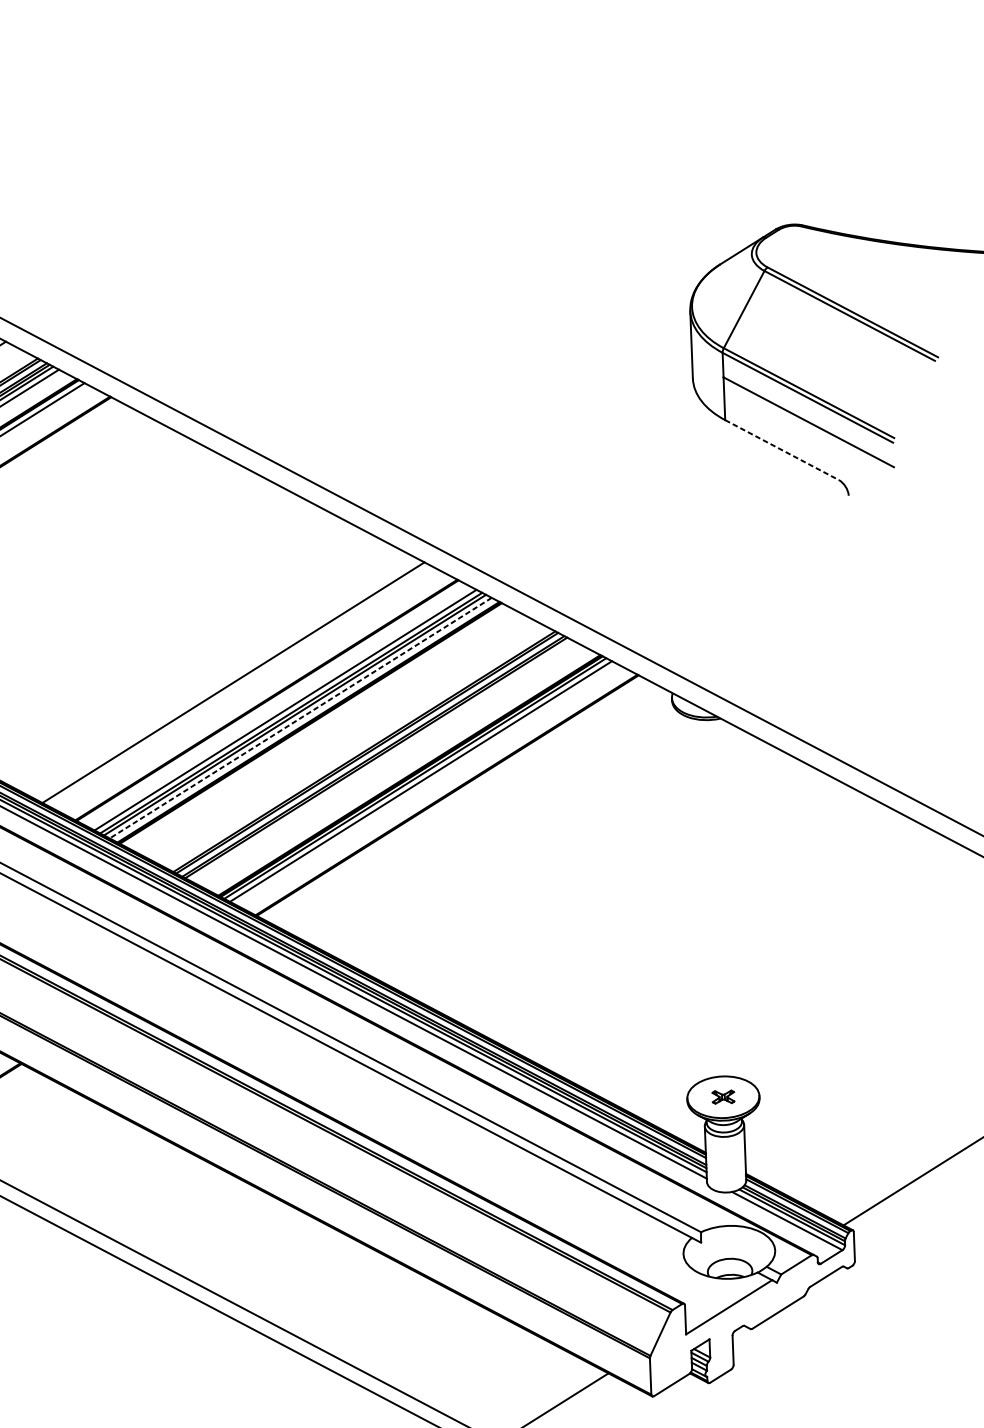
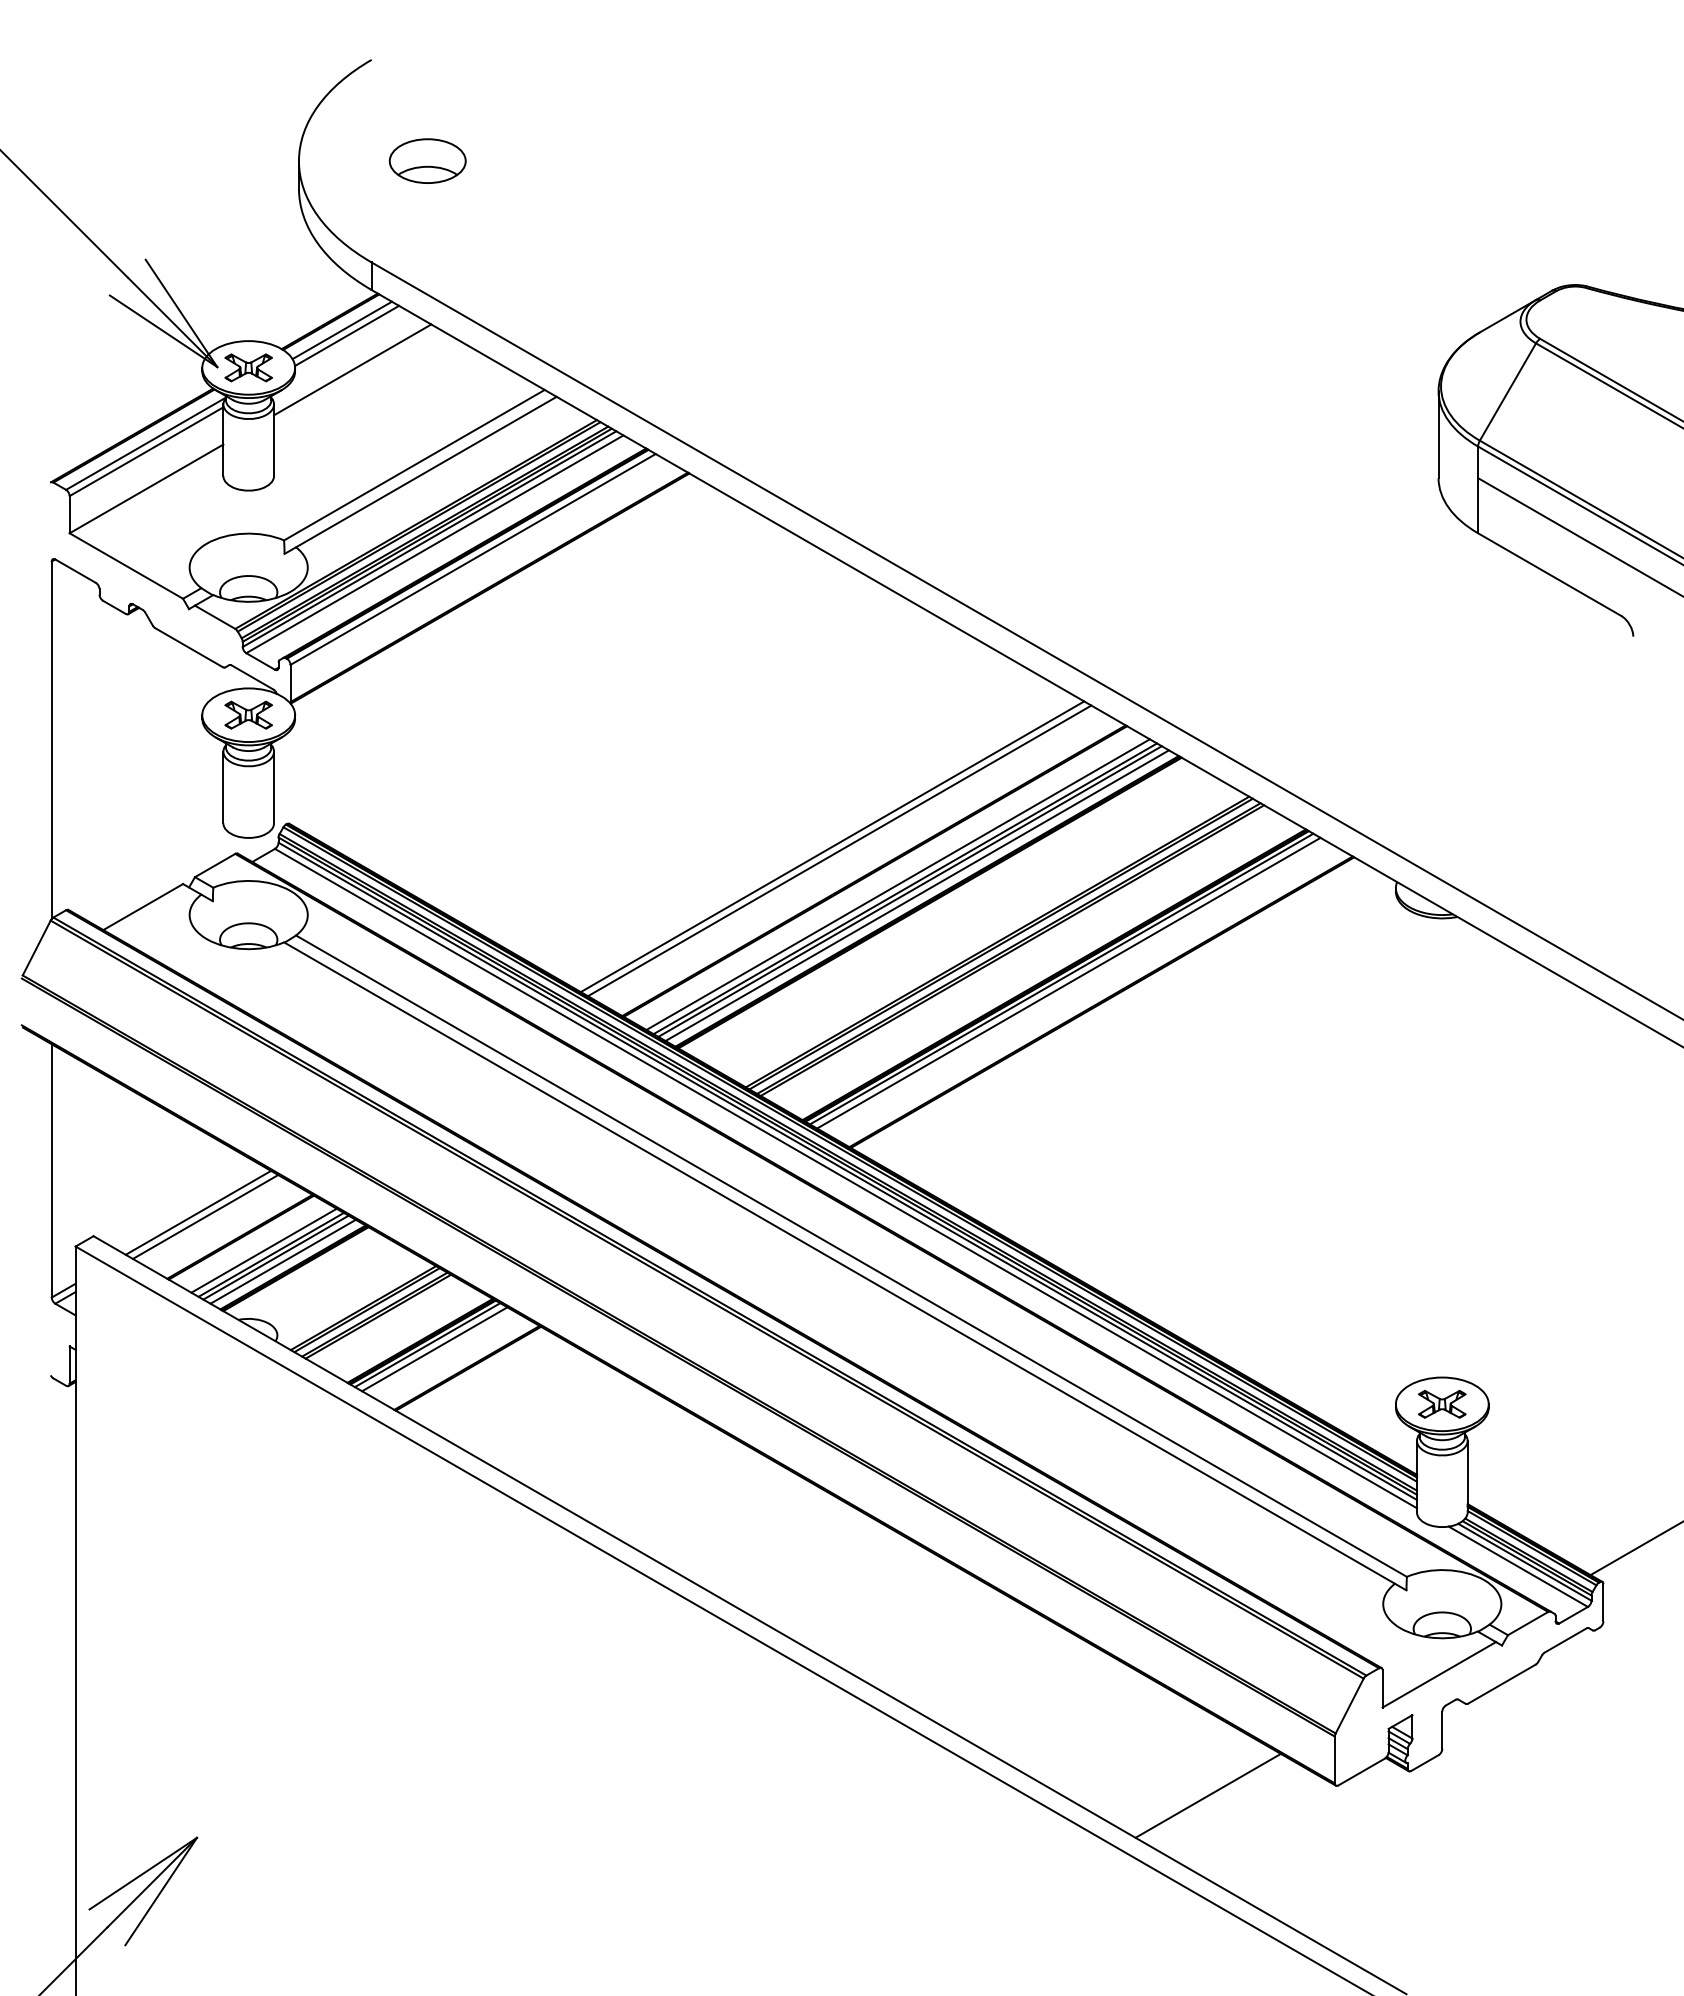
line: (781, 450) -> (1549, 574), dashed -> solid
line: (239, 685) -> (839, 850), added
line: (300, 717) -> (917, 895), dashed -> solid
part: (723, 1096) -> (1442, 1403), size x1.67

